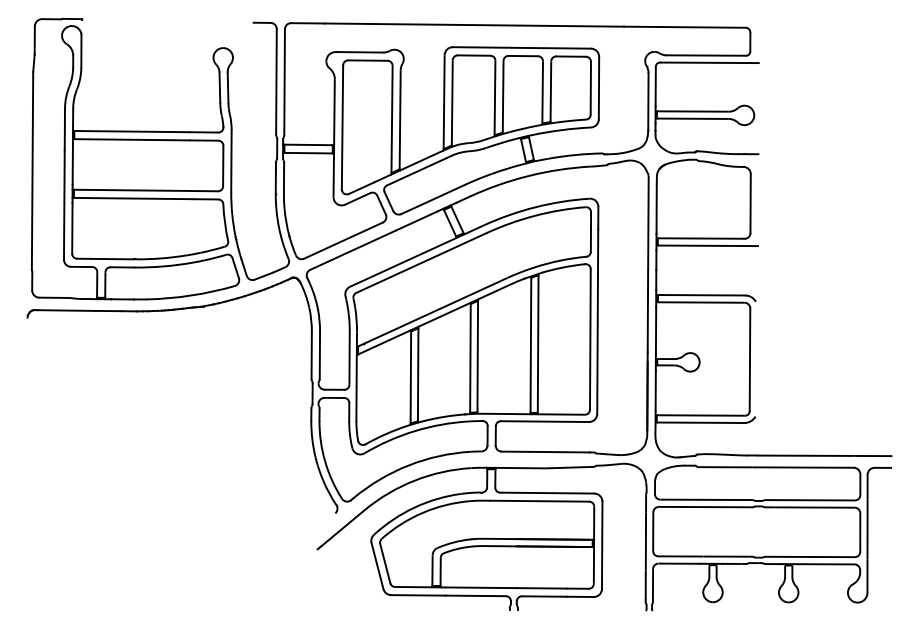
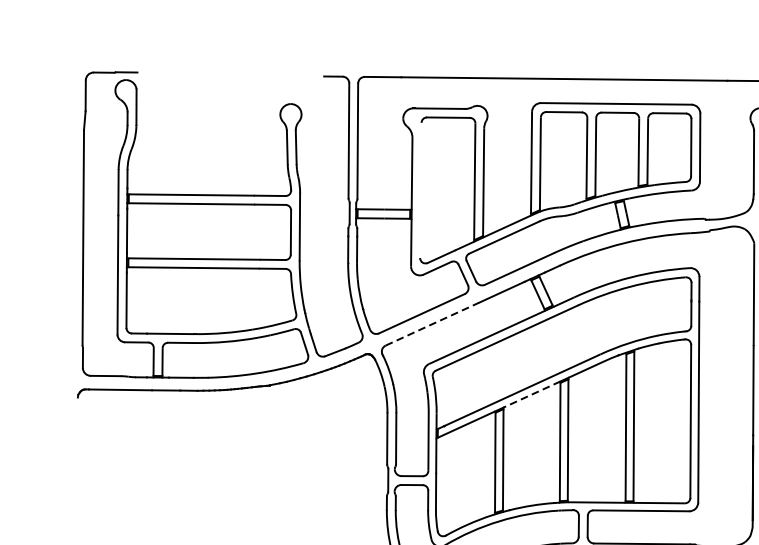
line: (342, 127) -> (420, 190), removed
line: (353, 250) -> (432, 324), solid -> dashed
line: (443, 315) -> (530, 395), solid -> dashed

